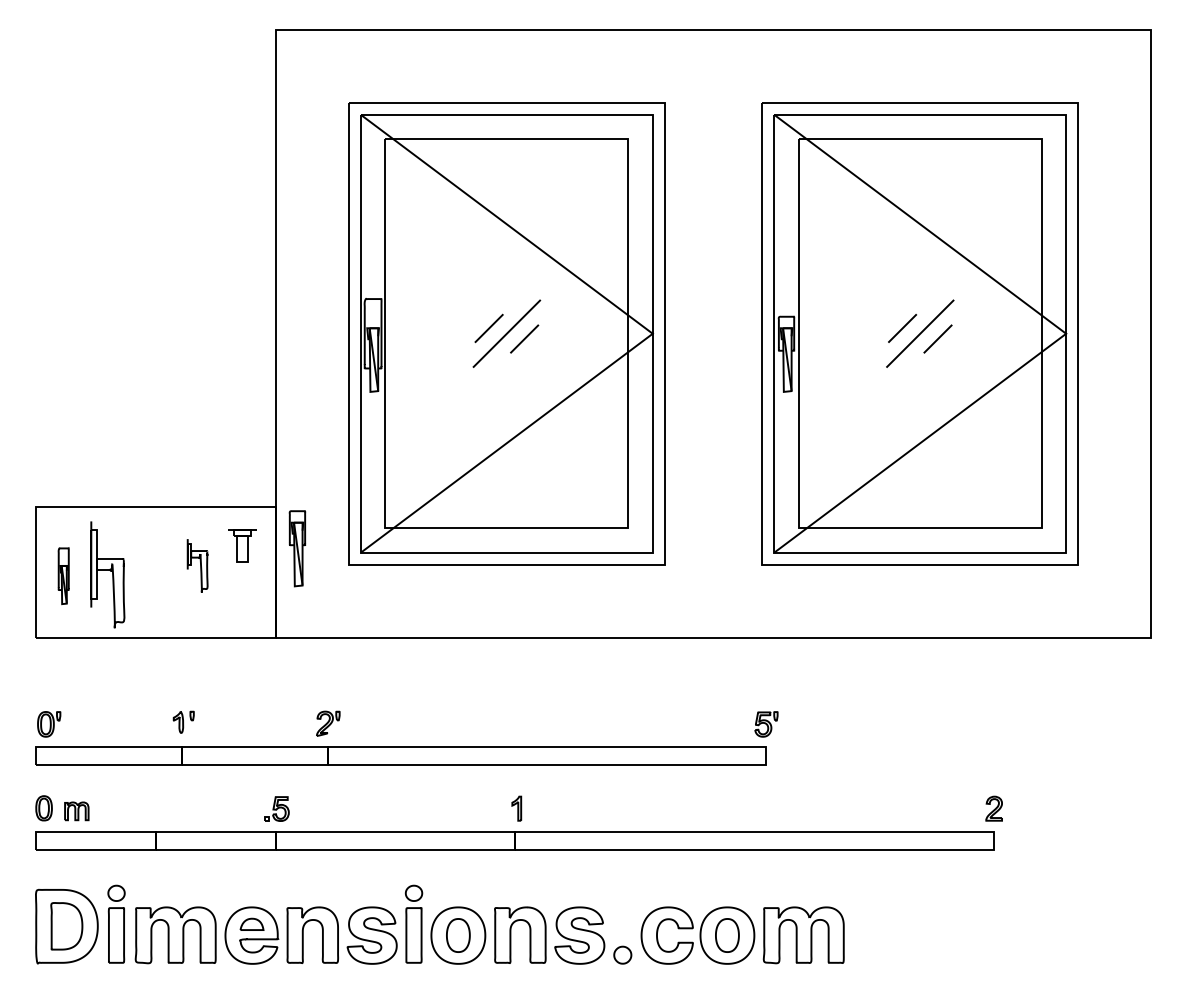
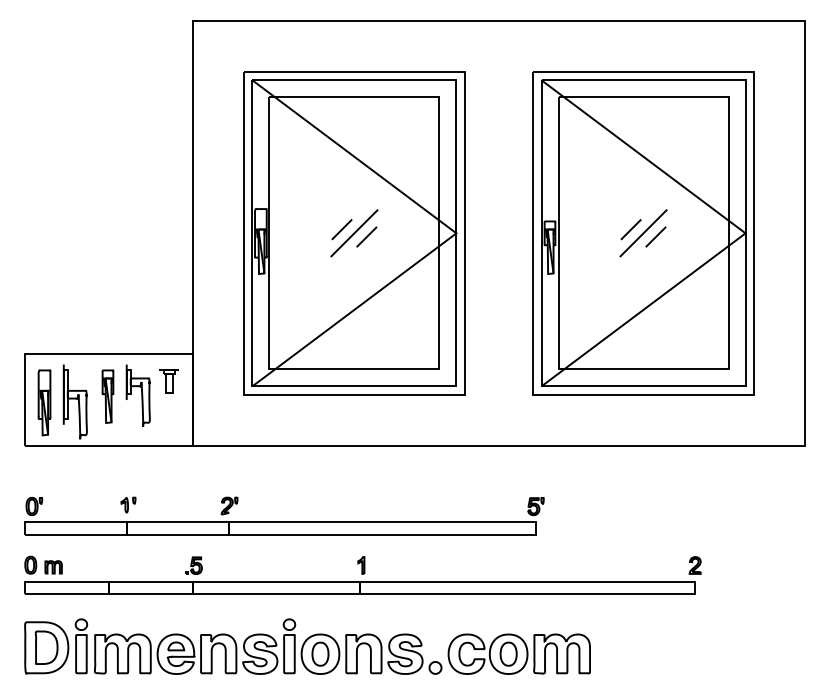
part: (296, 548) -> (107, 396), moved
part: (196, 565) -> (137, 395), size x1.67
part: (63, 575) -> (44, 402), size x1.67

